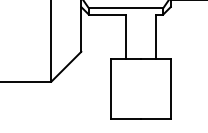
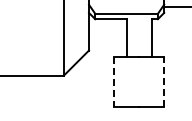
line: (171, 88) -> (164, 81), solid -> dashed
line: (111, 89) -> (114, 82), solid -> dashed

